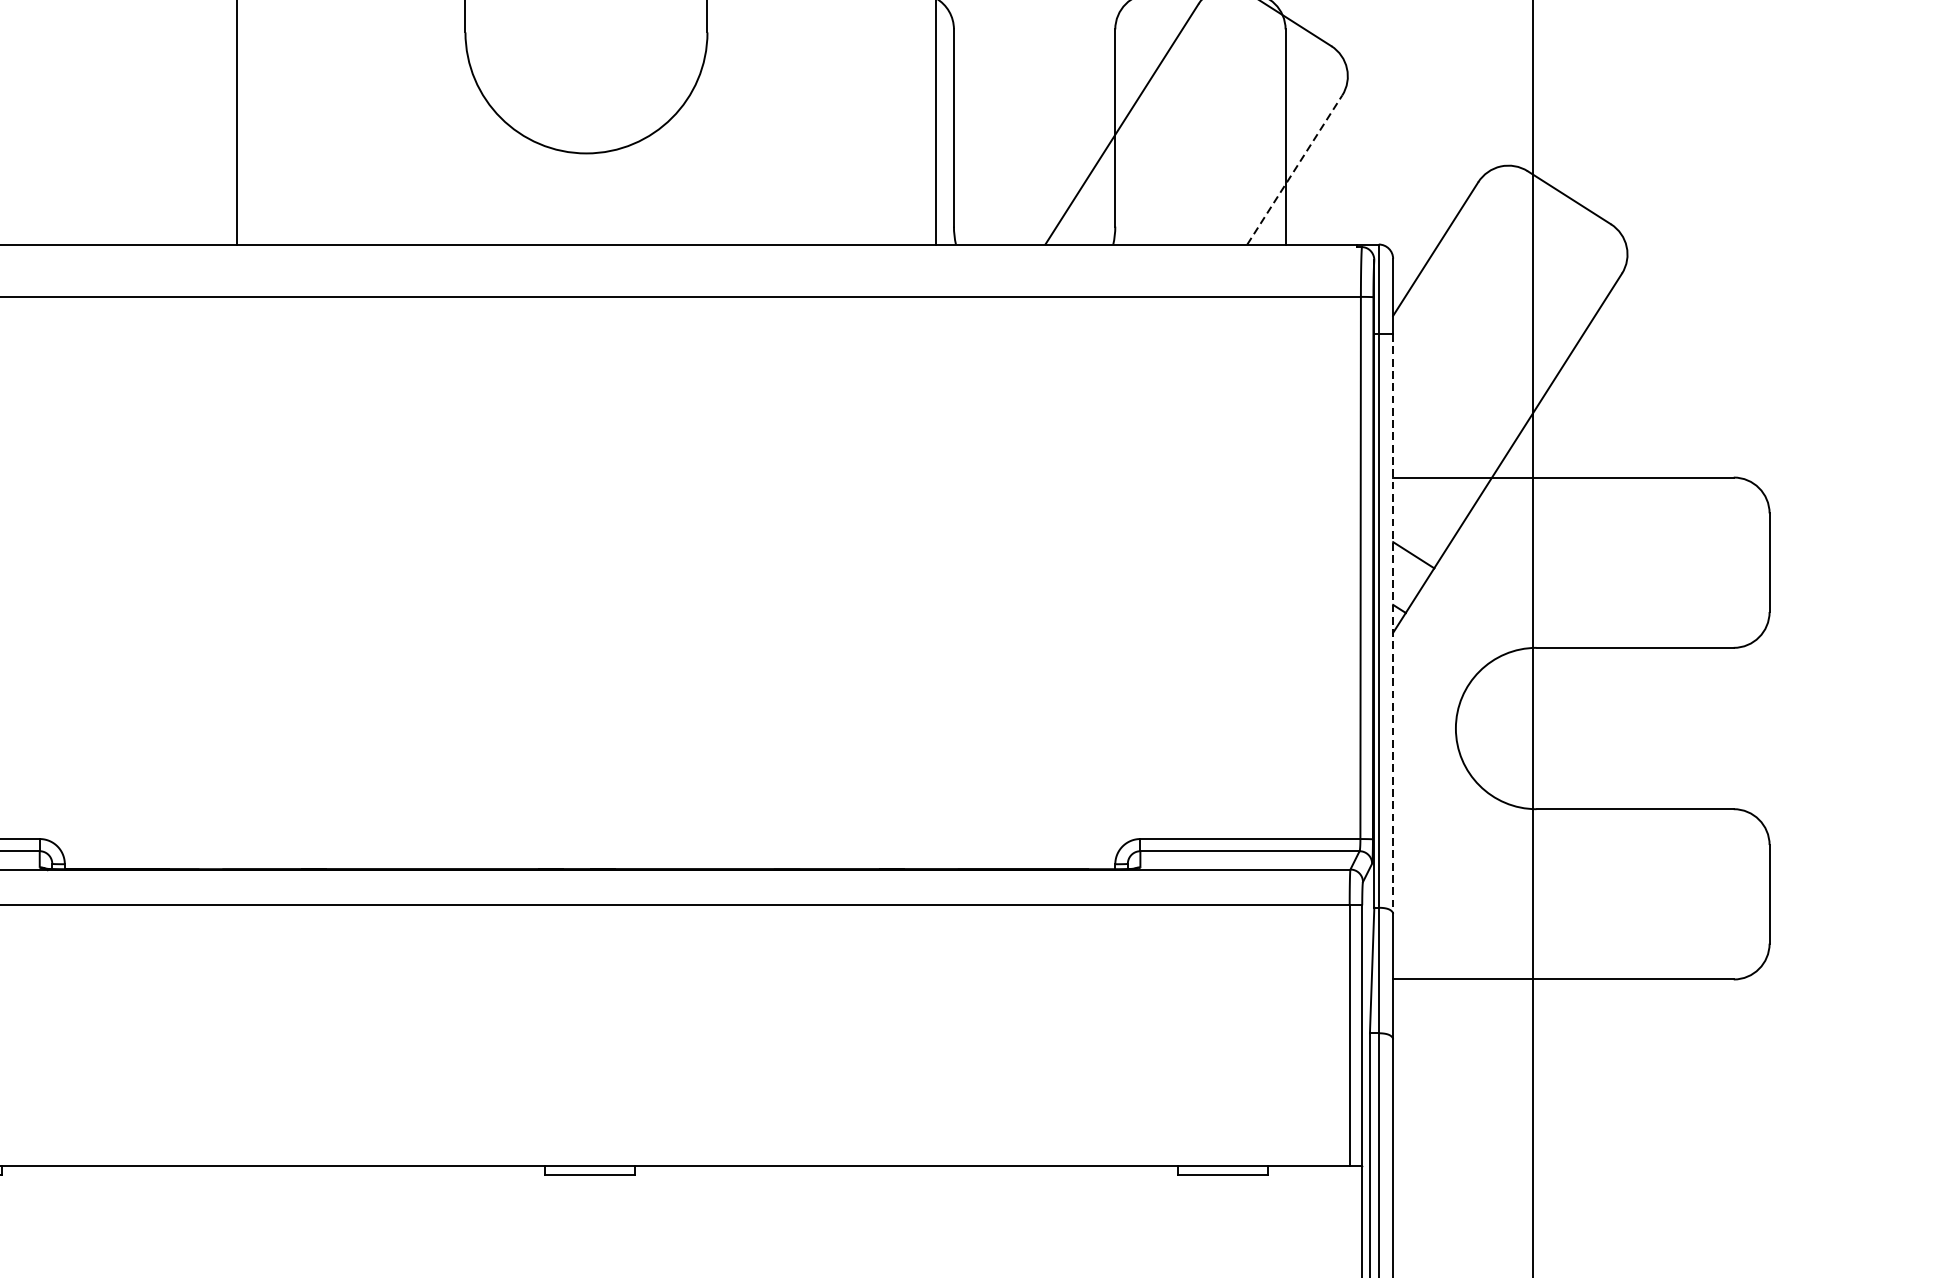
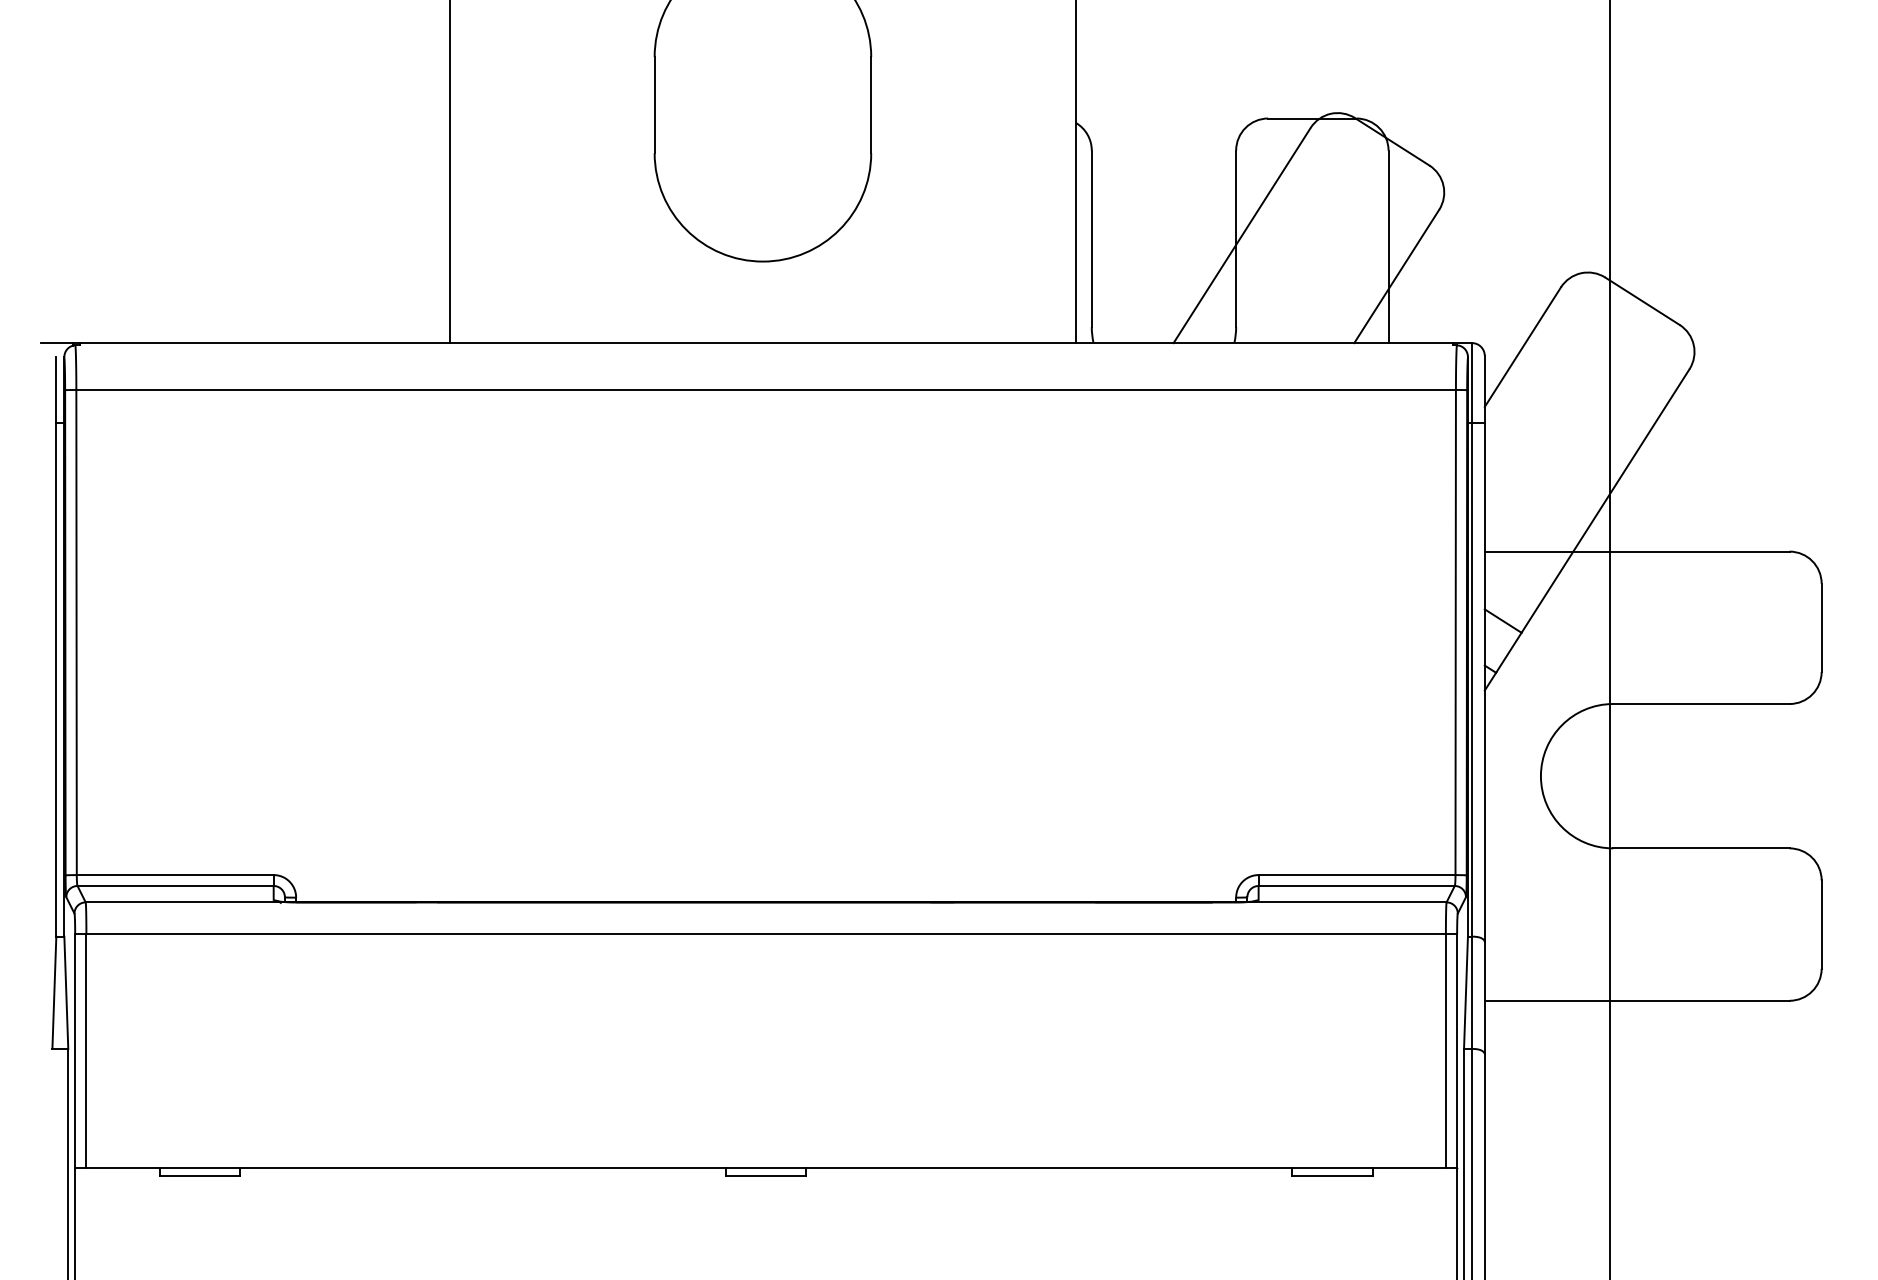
line: (1295, 170) -> (1397, 276), dashed -> solid
line: (1392, 624) -> (1484, 683), dashed -> solid

